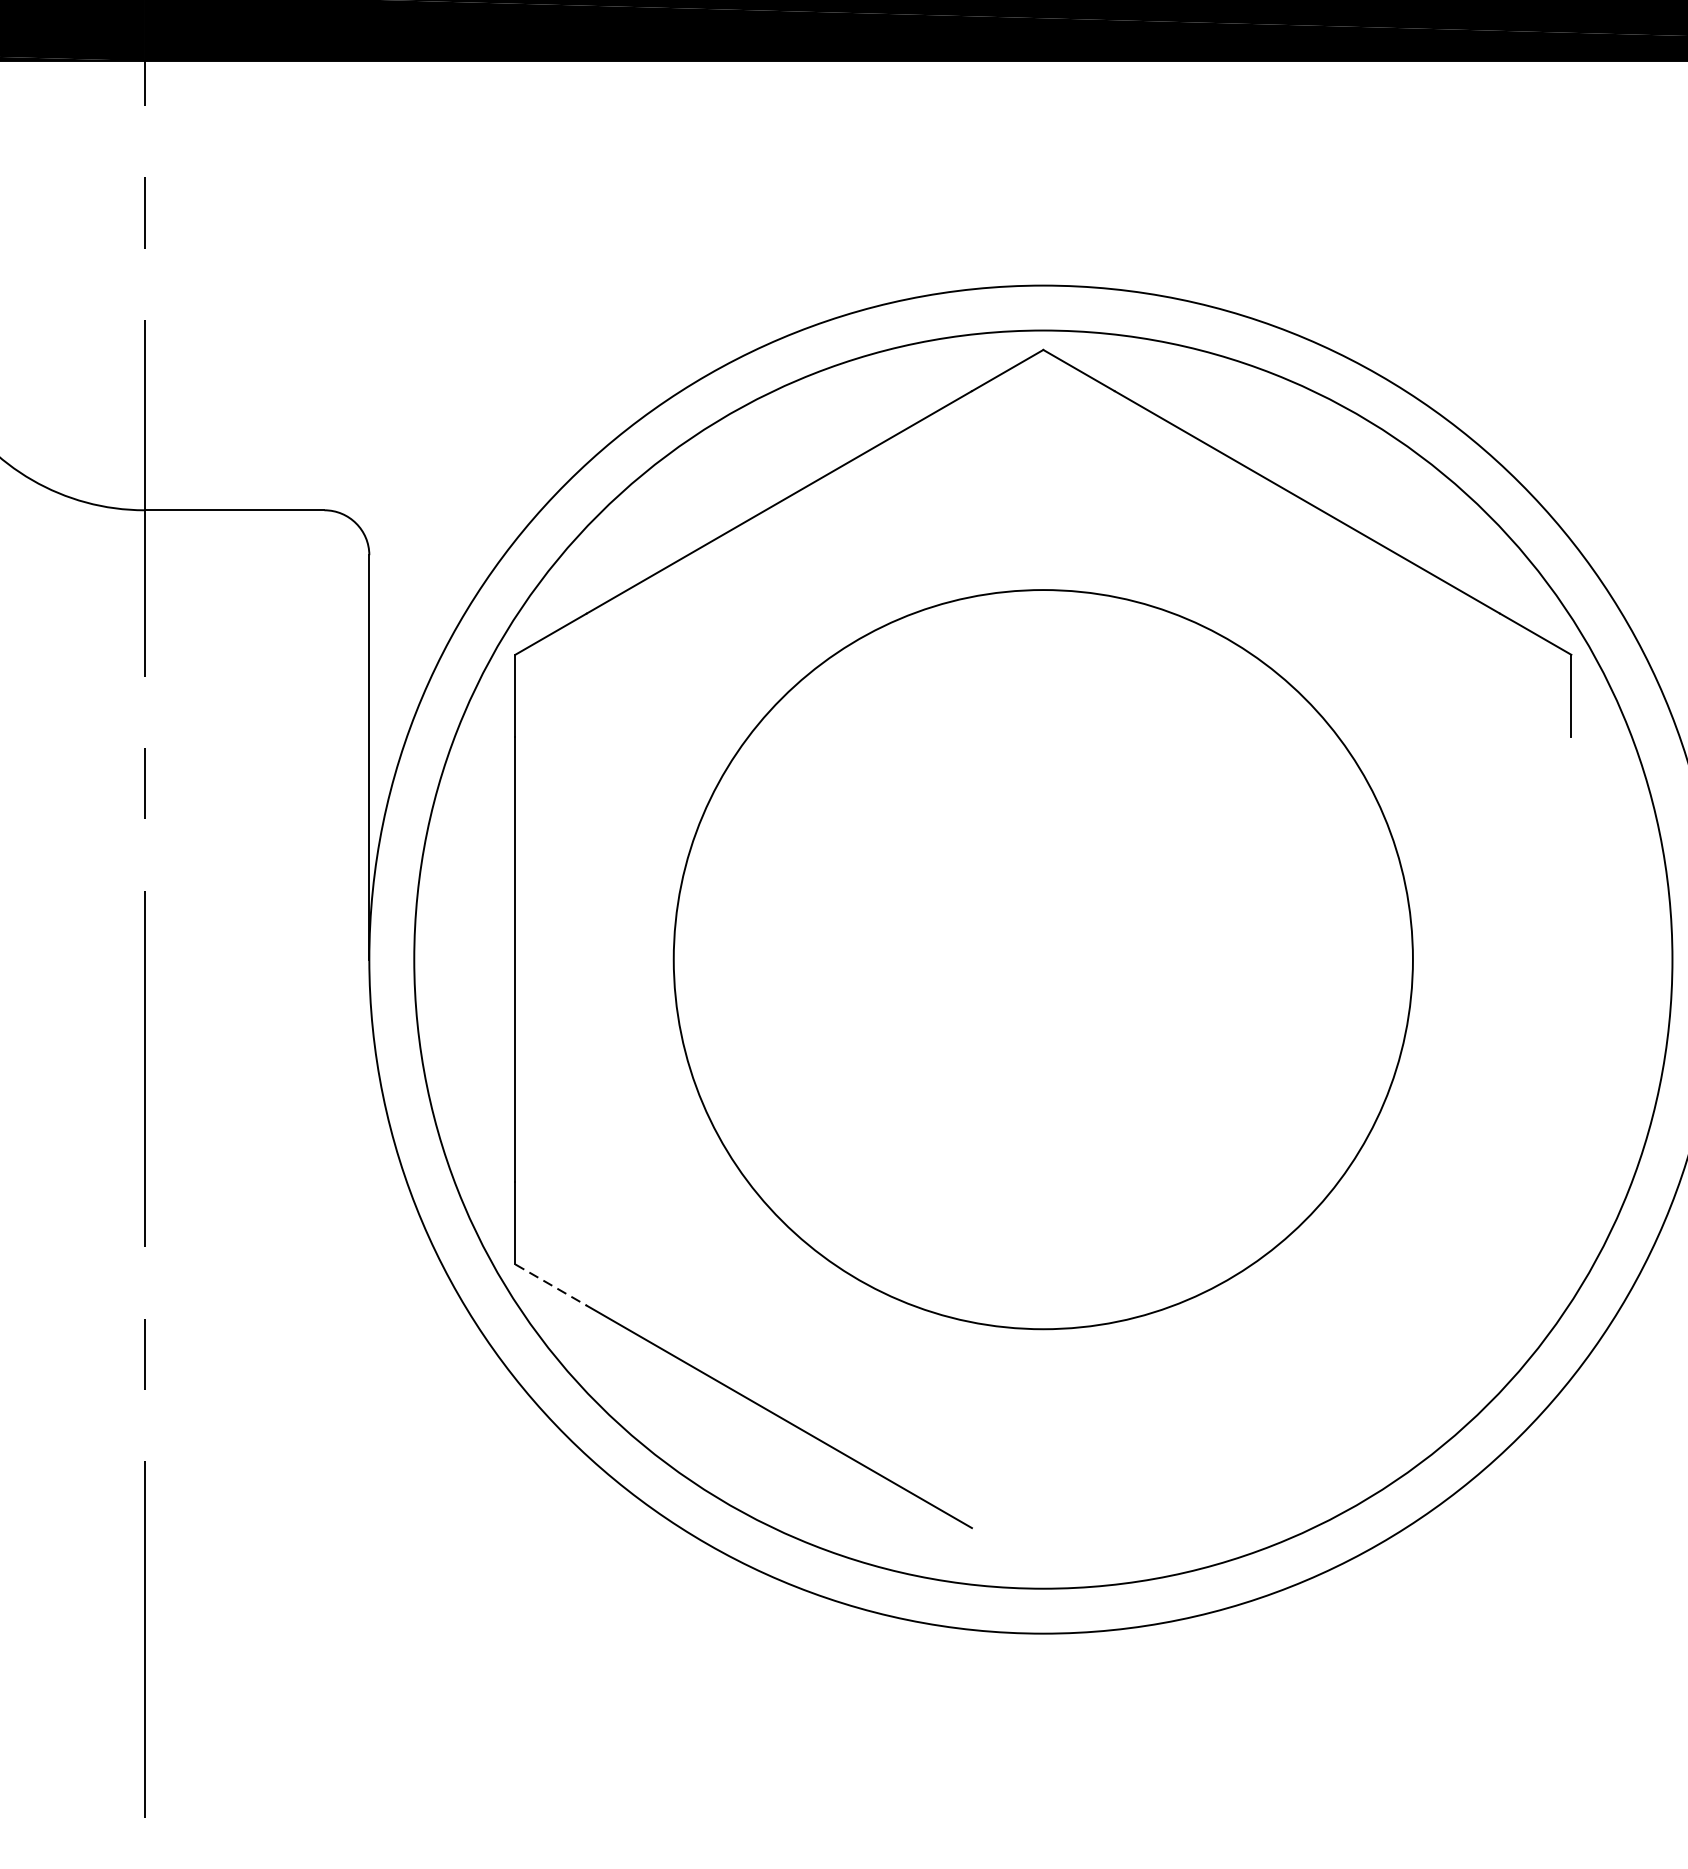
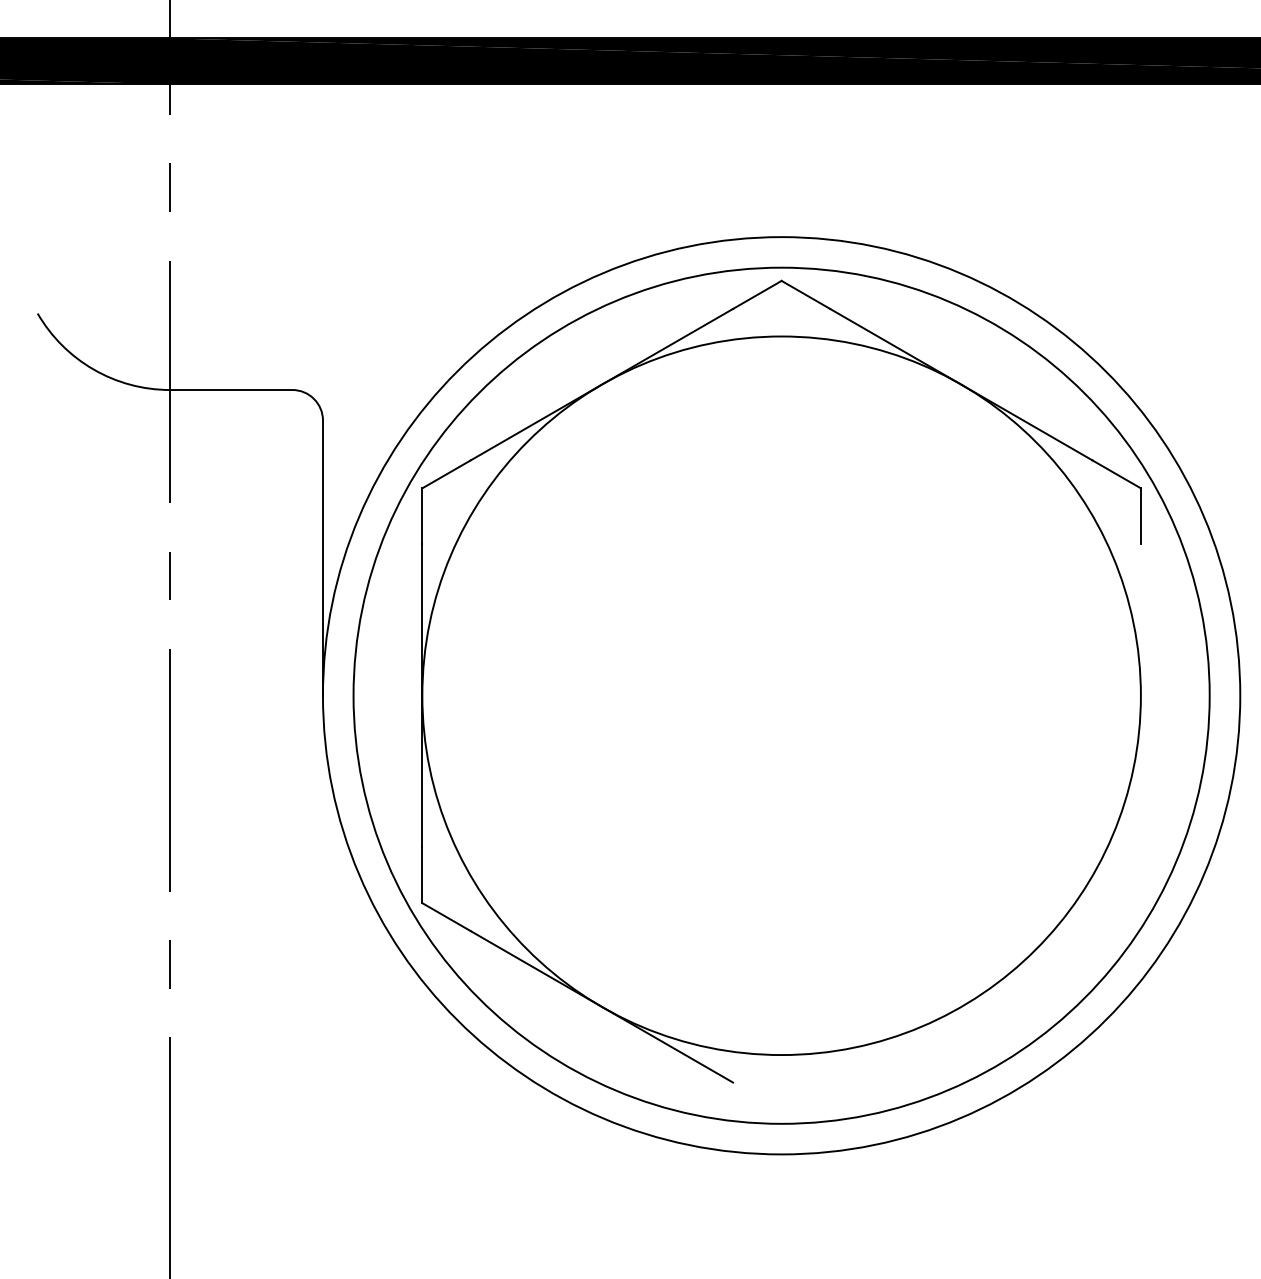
circle: (1043, 959) -> (781, 695), size x1.43
line: (552, 1285) -> (447, 917), dashed -> solid

